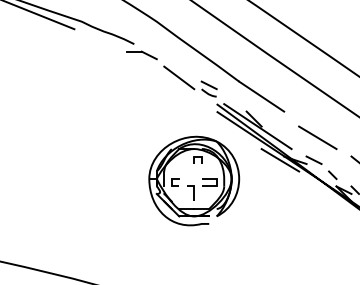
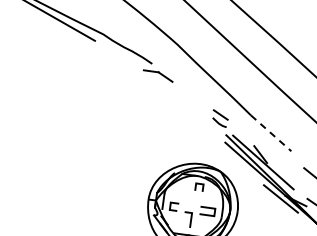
line: (179, 77) -> (192, 103), removed
line: (262, 96) -> (272, 133), solid -> dashed

